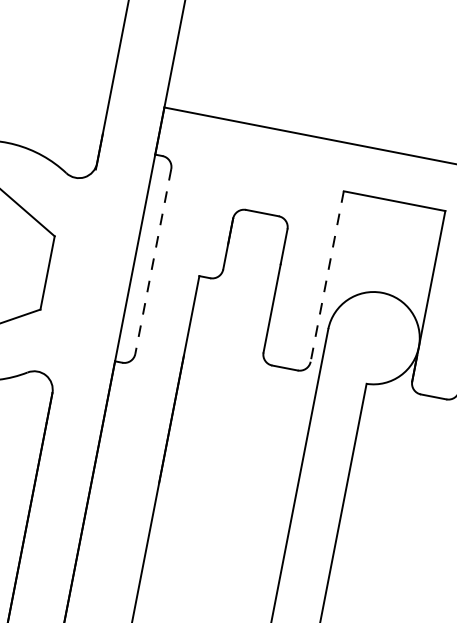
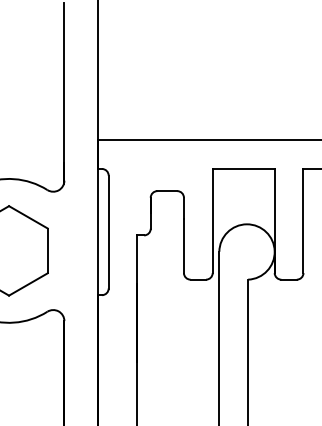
line: (152, 262) -> (108, 232), dashed -> solid
line: (326, 277) -> (212, 221), dashed -> solid

